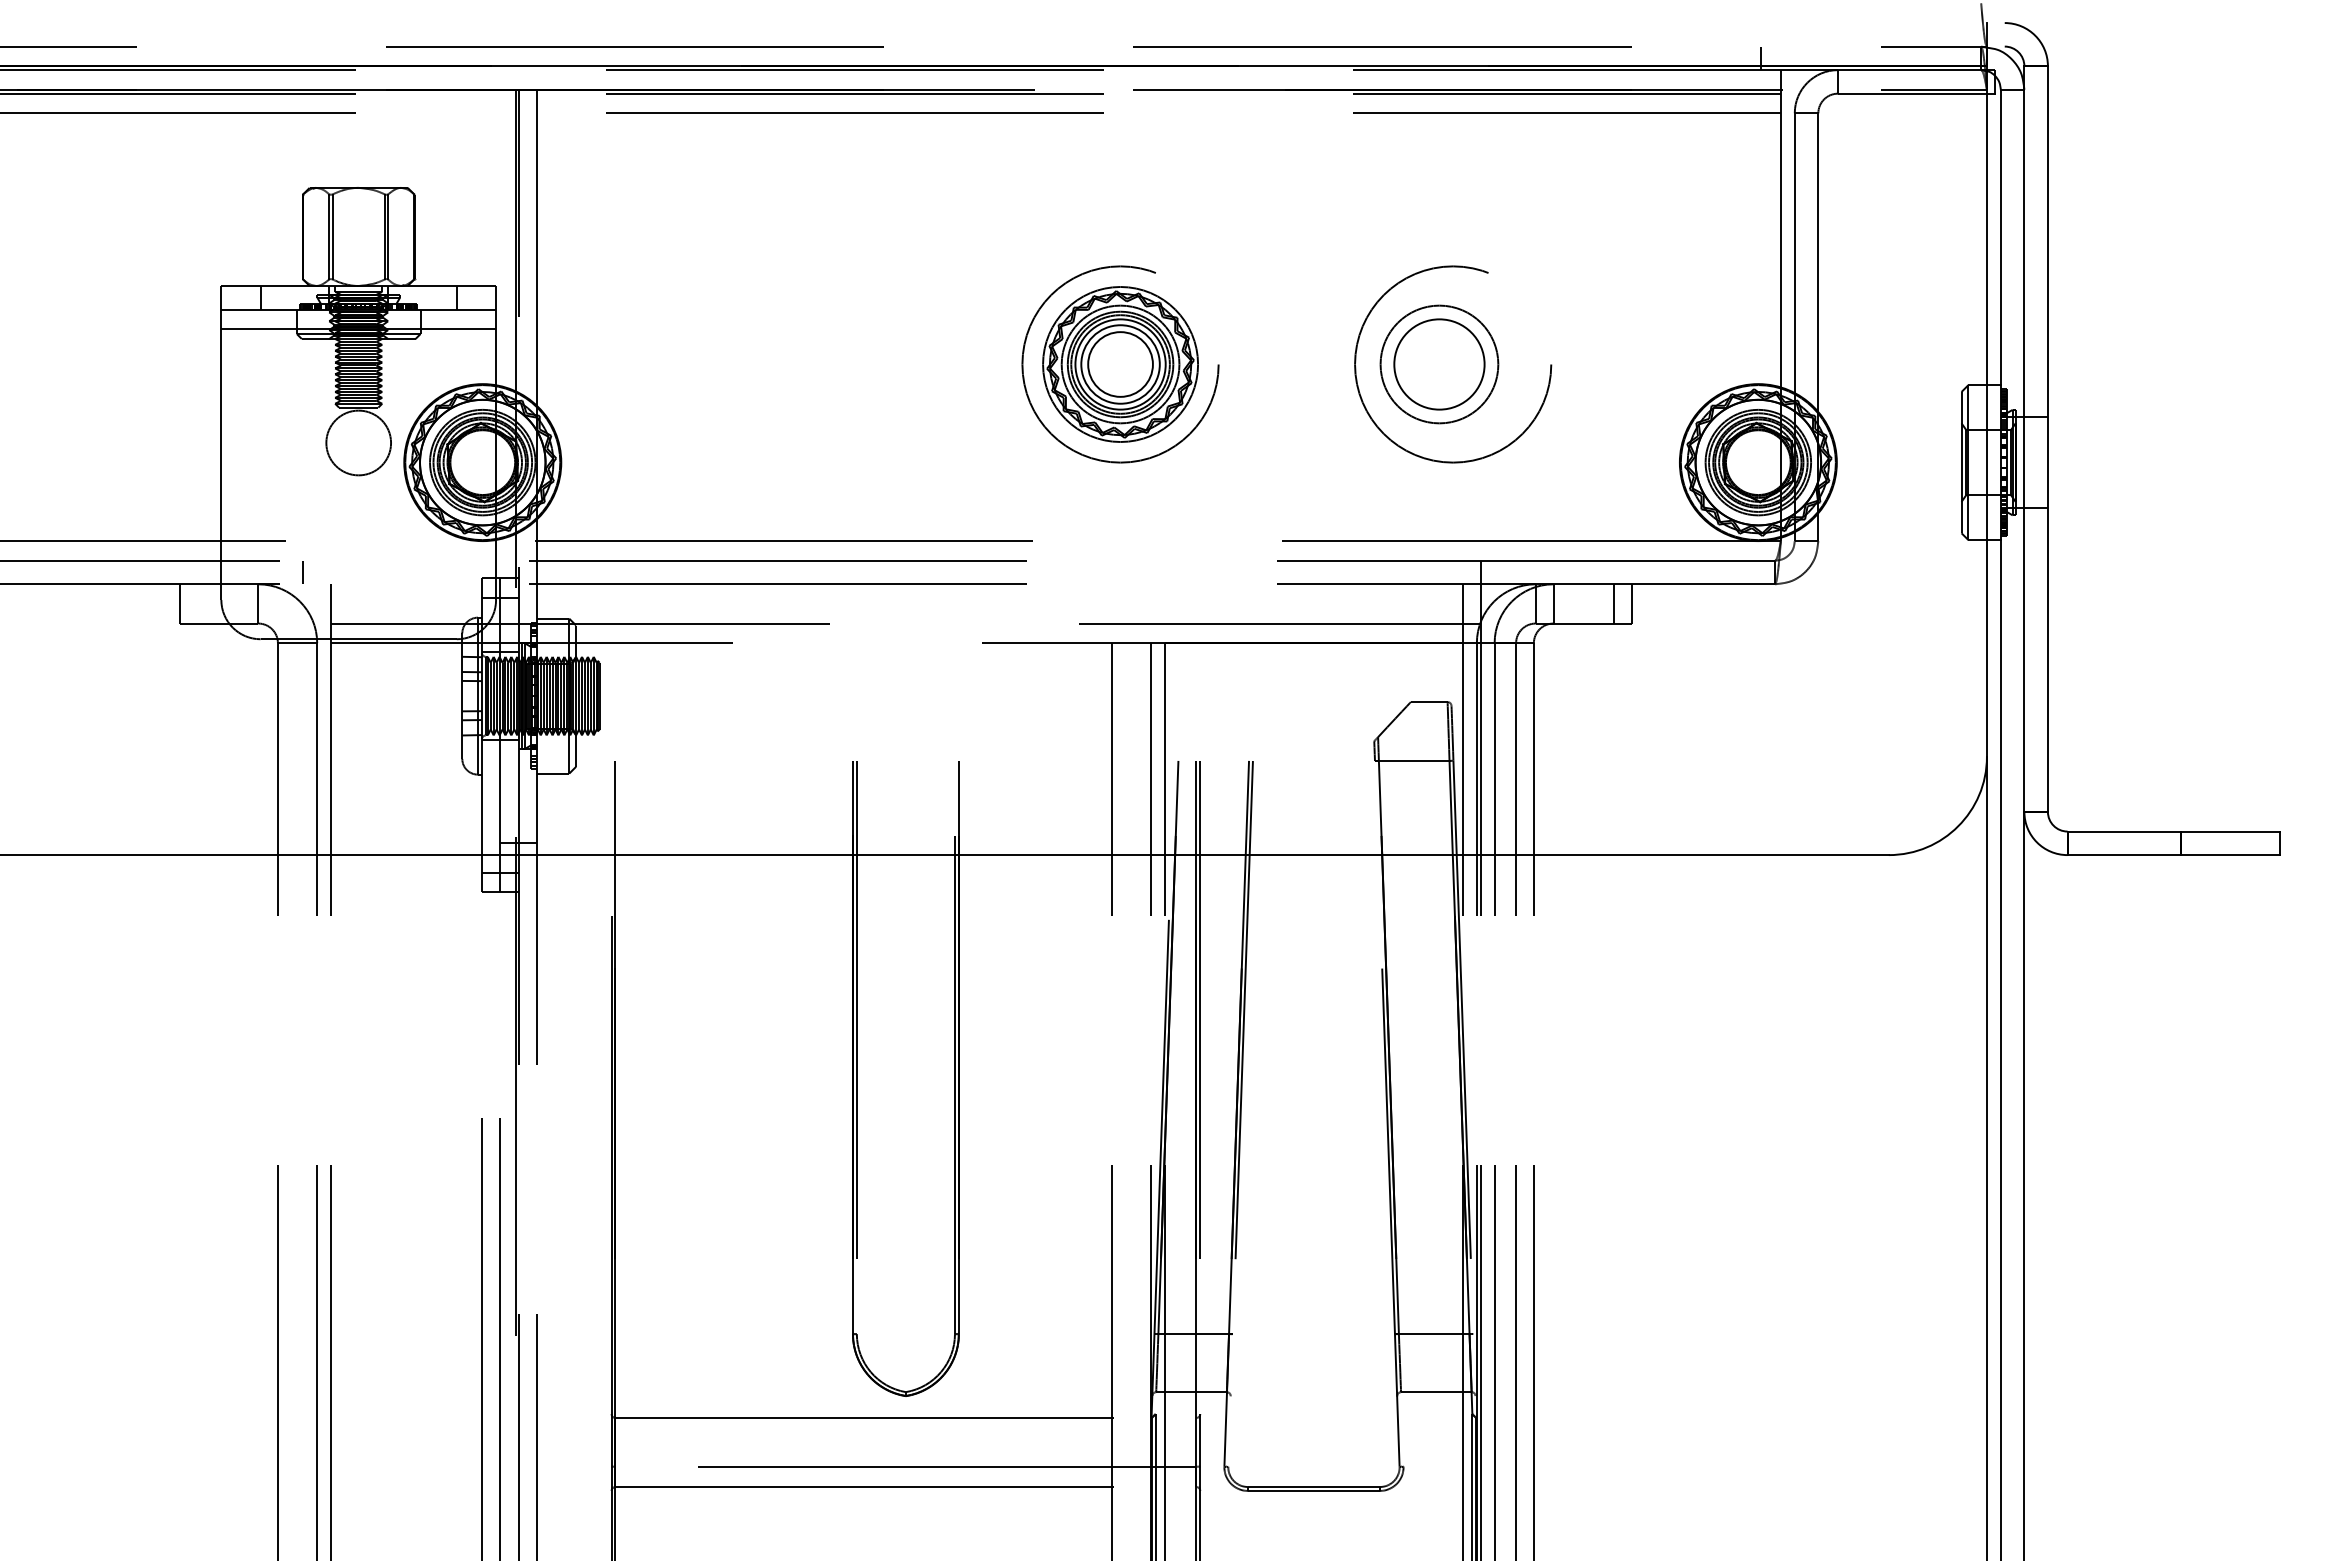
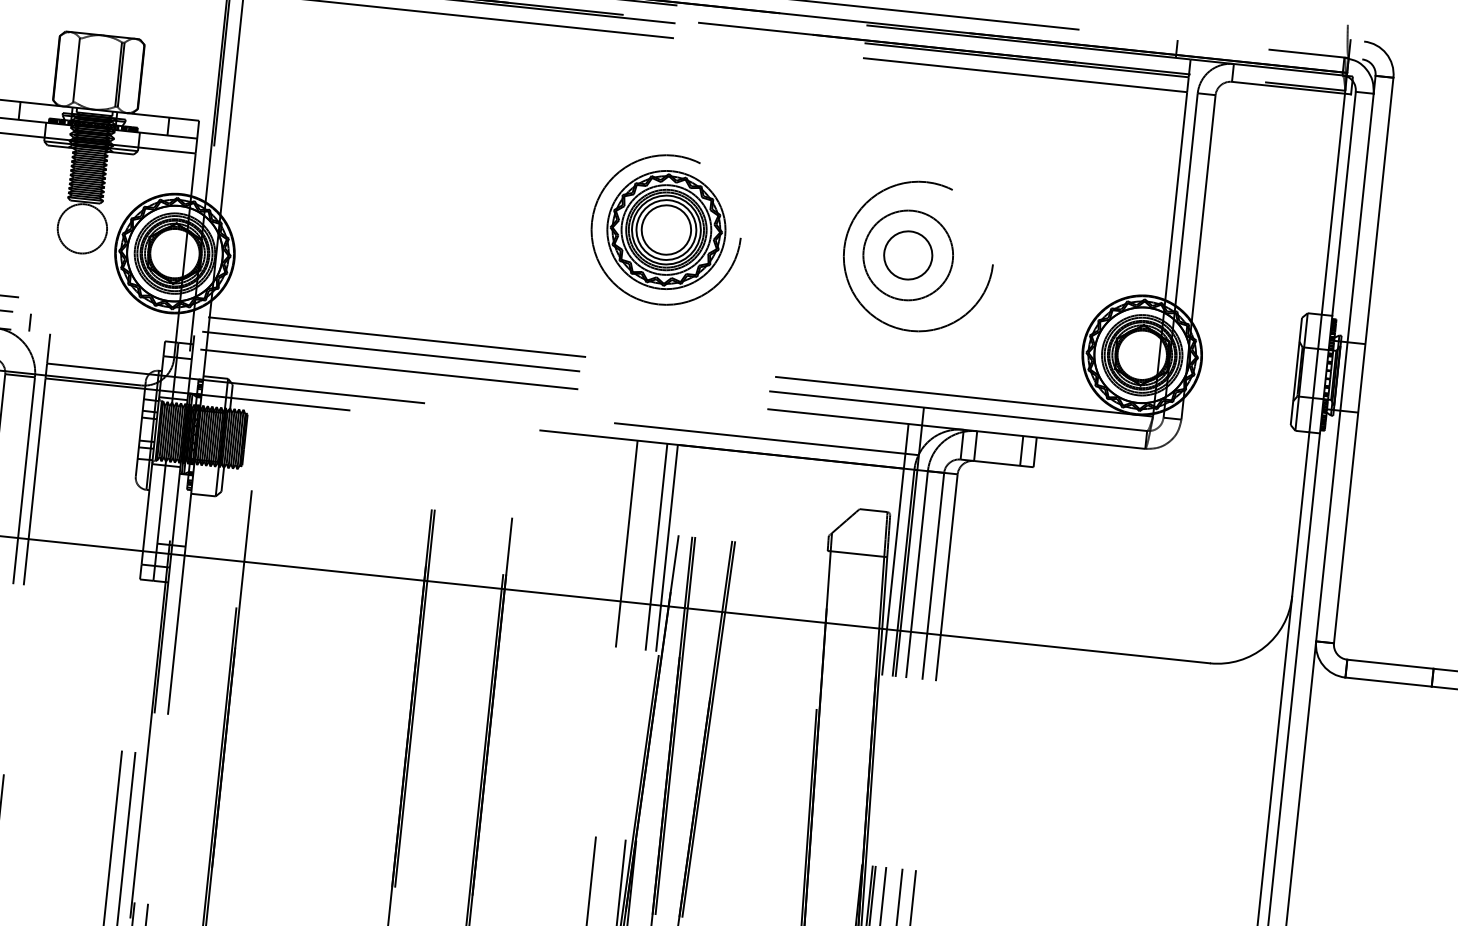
line: (332, 236) -> (79, 70), removed
circle: (1439, 364) -> (908, 255), size x0.7

